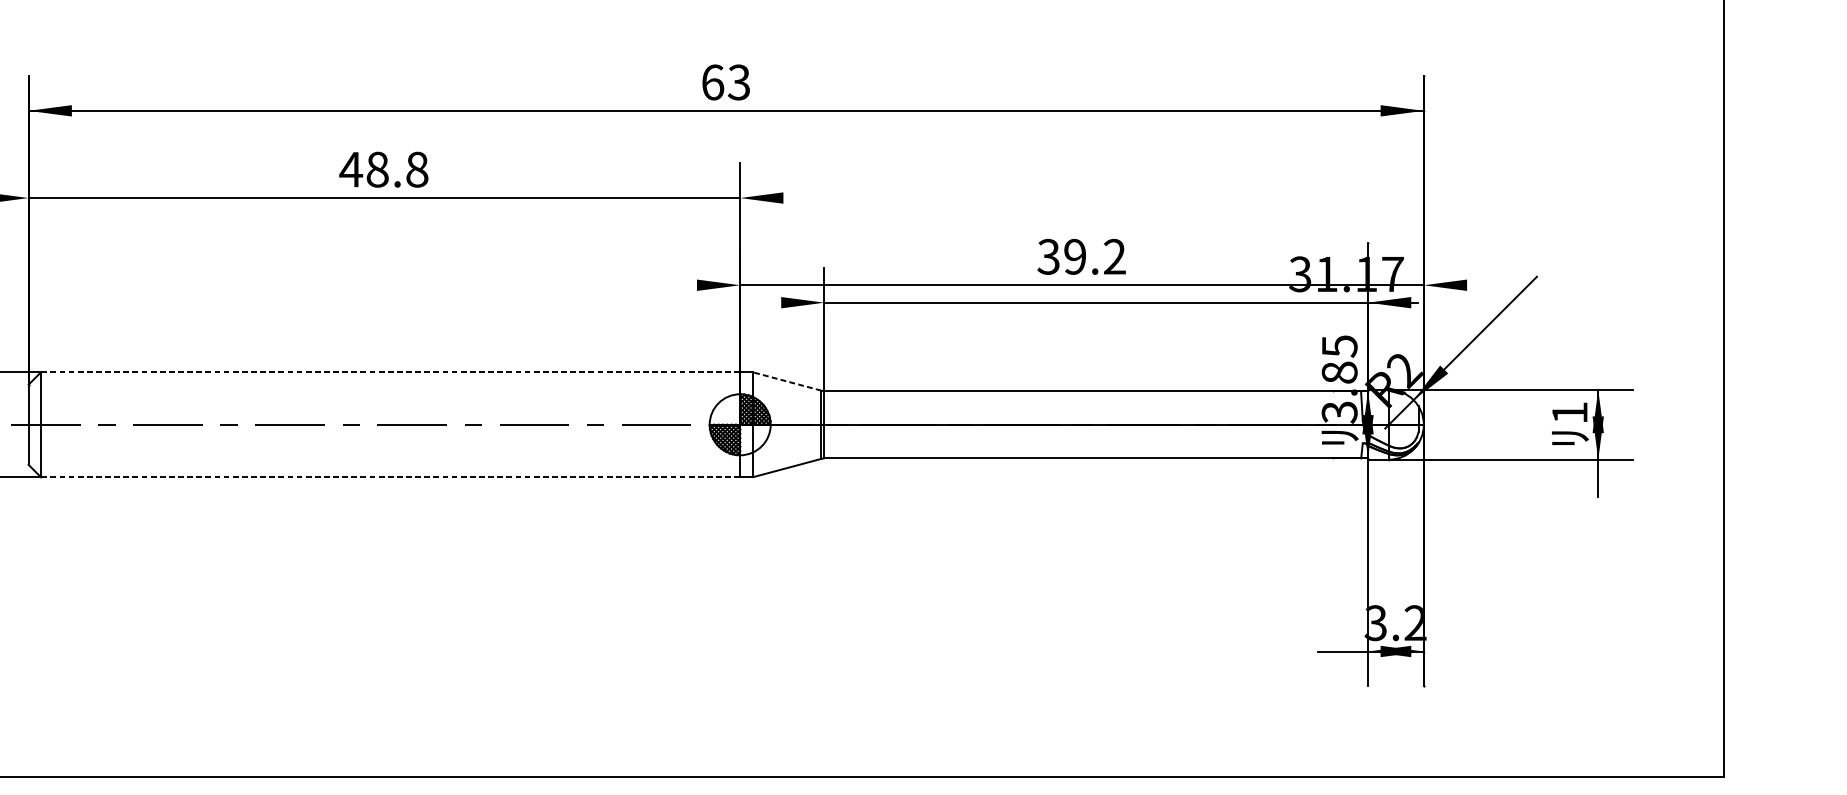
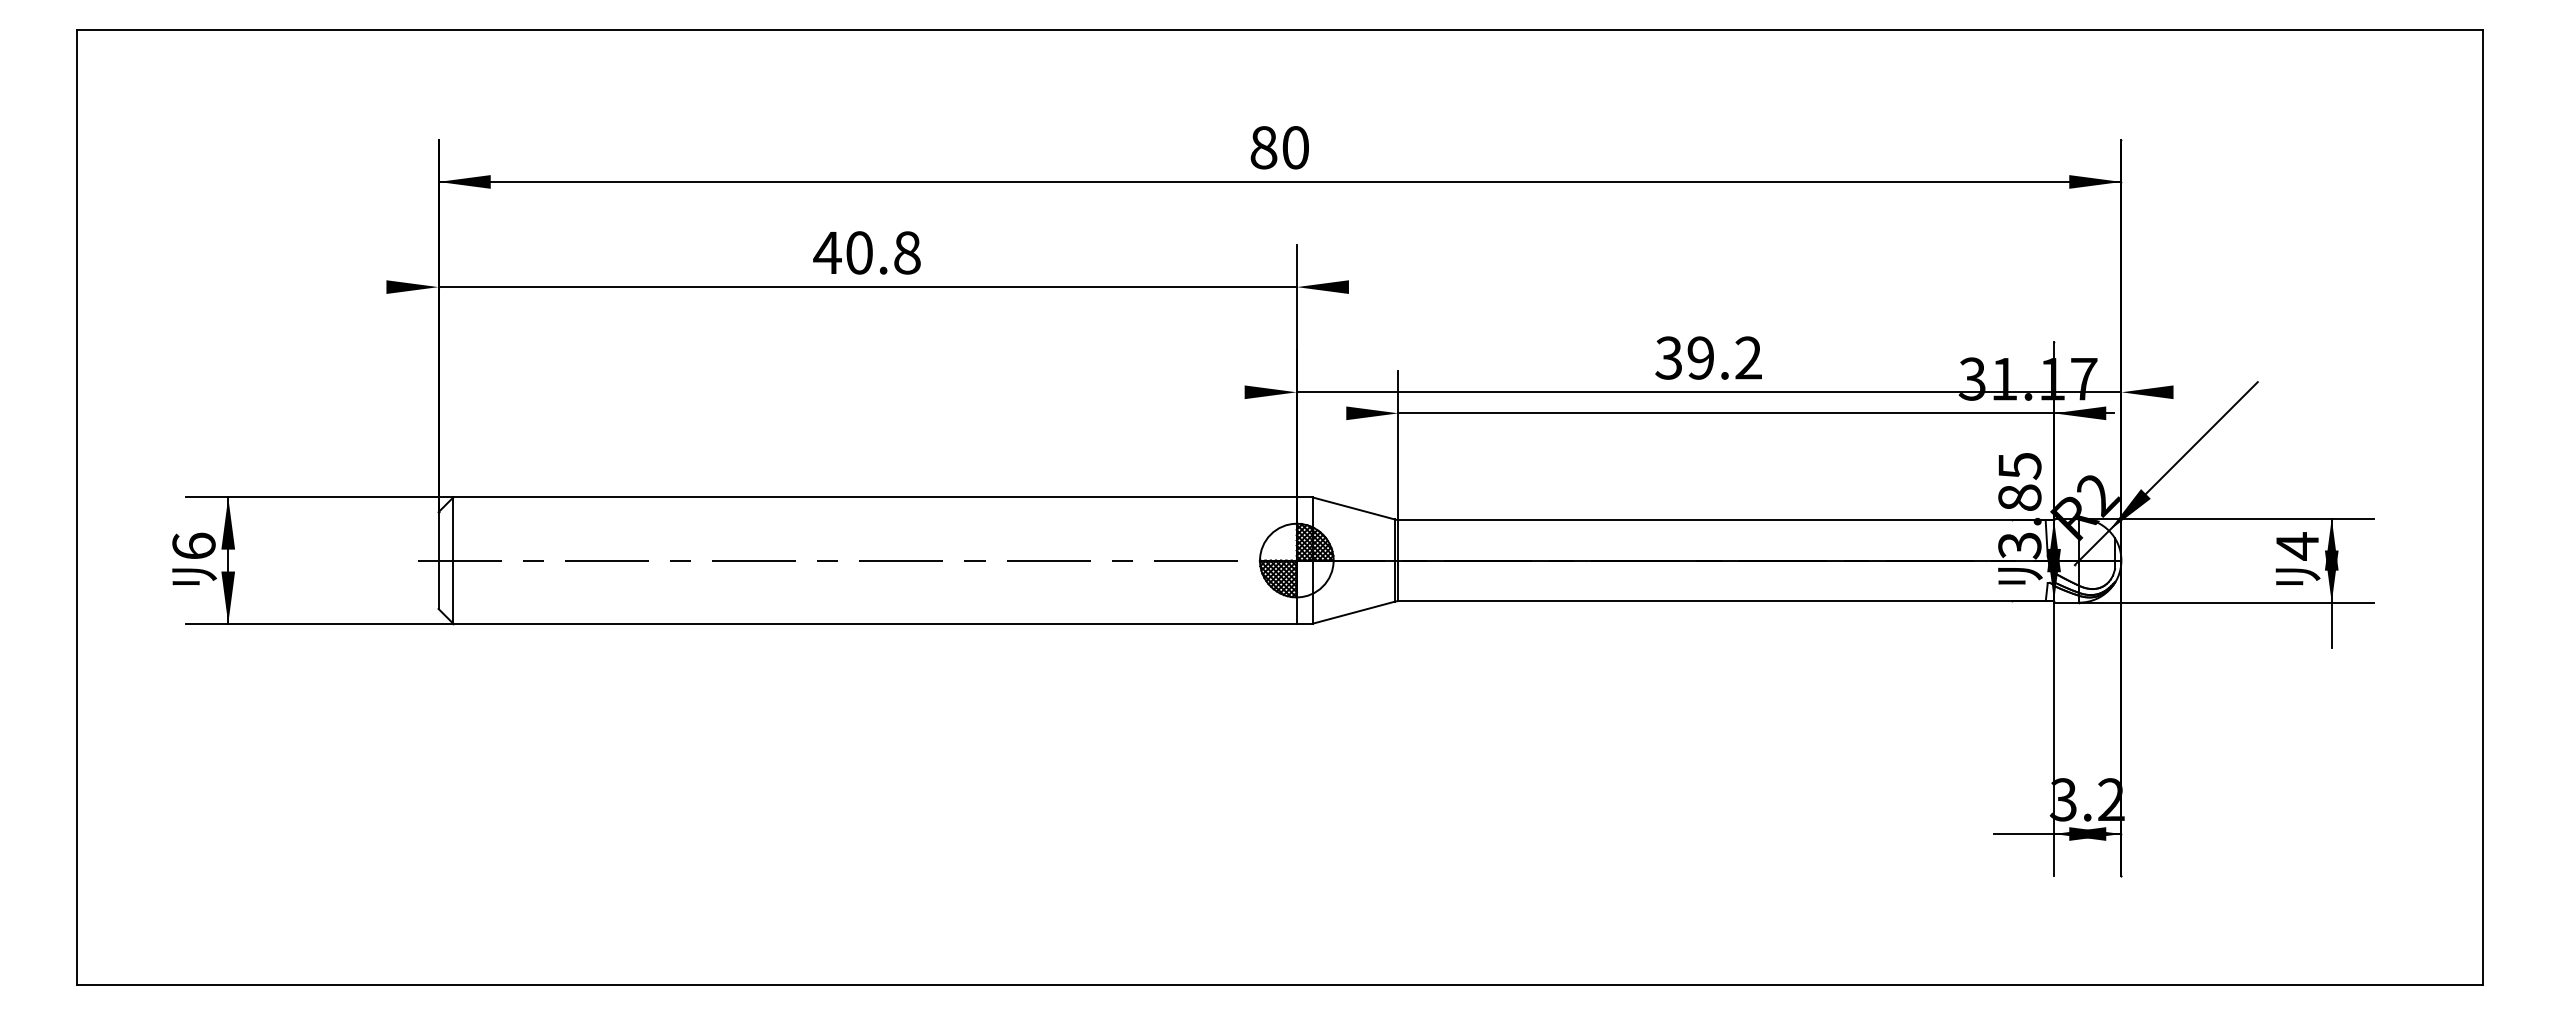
text: (725, 82) -> (1279, 147), 63 -> 80
text: (377, 169) -> (859, 252), 48.8 -> 40.8
line: (390, 372) -> (875, 497), dashed -> solid
line: (787, 381) -> (1353, 508), dashed -> solid
text: (1569, 413) -> (2297, 546), 1 -> 4
line: (390, 476) -> (875, 623), dashed -> solid

